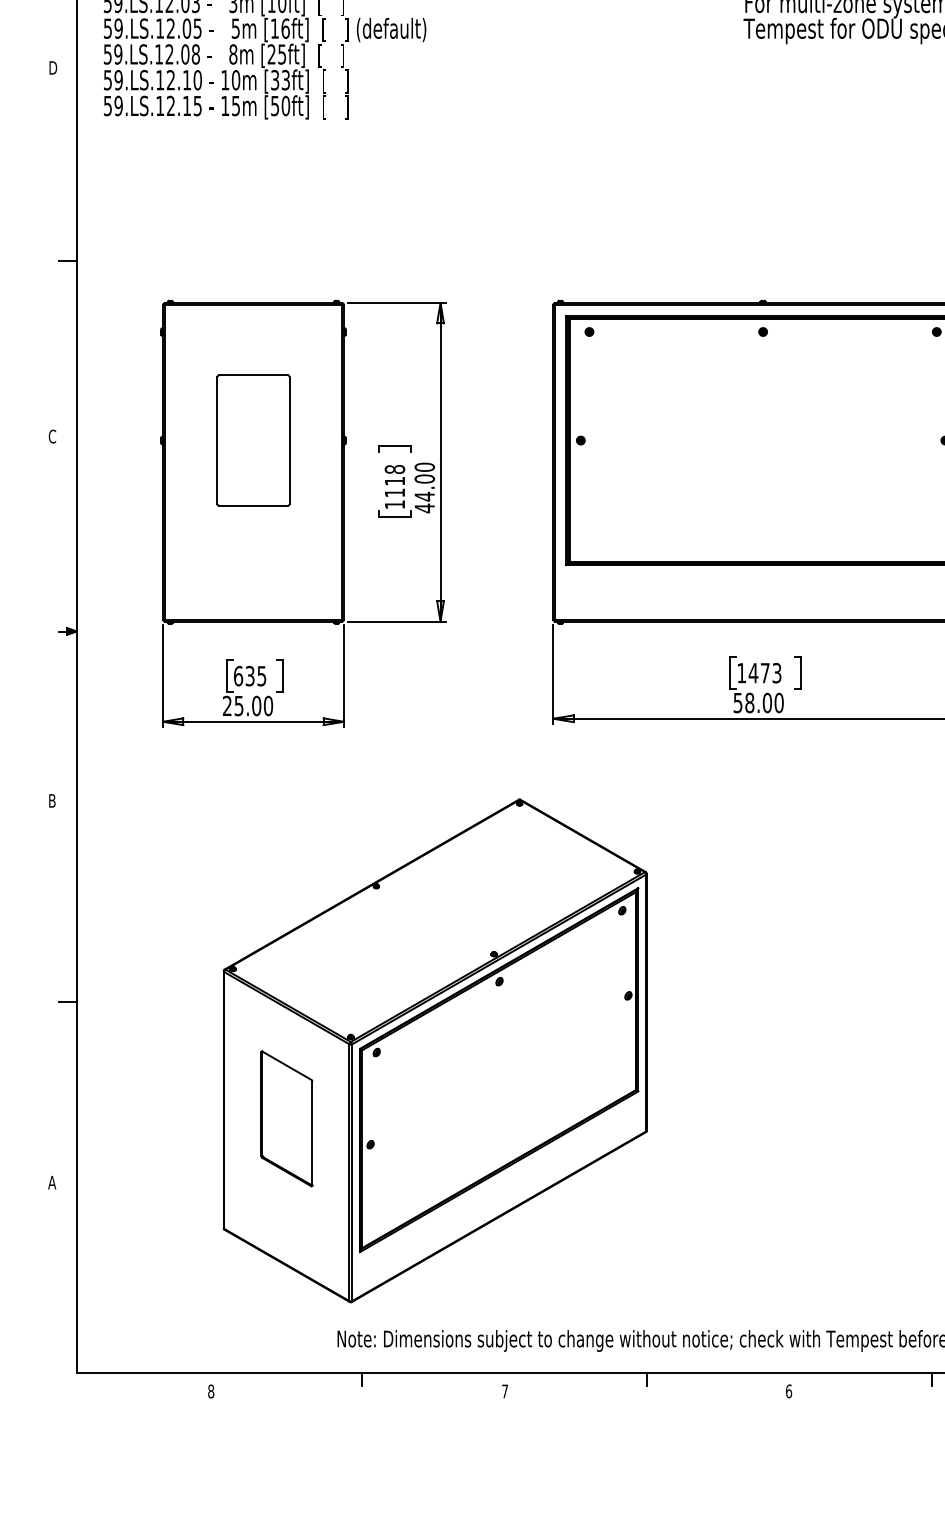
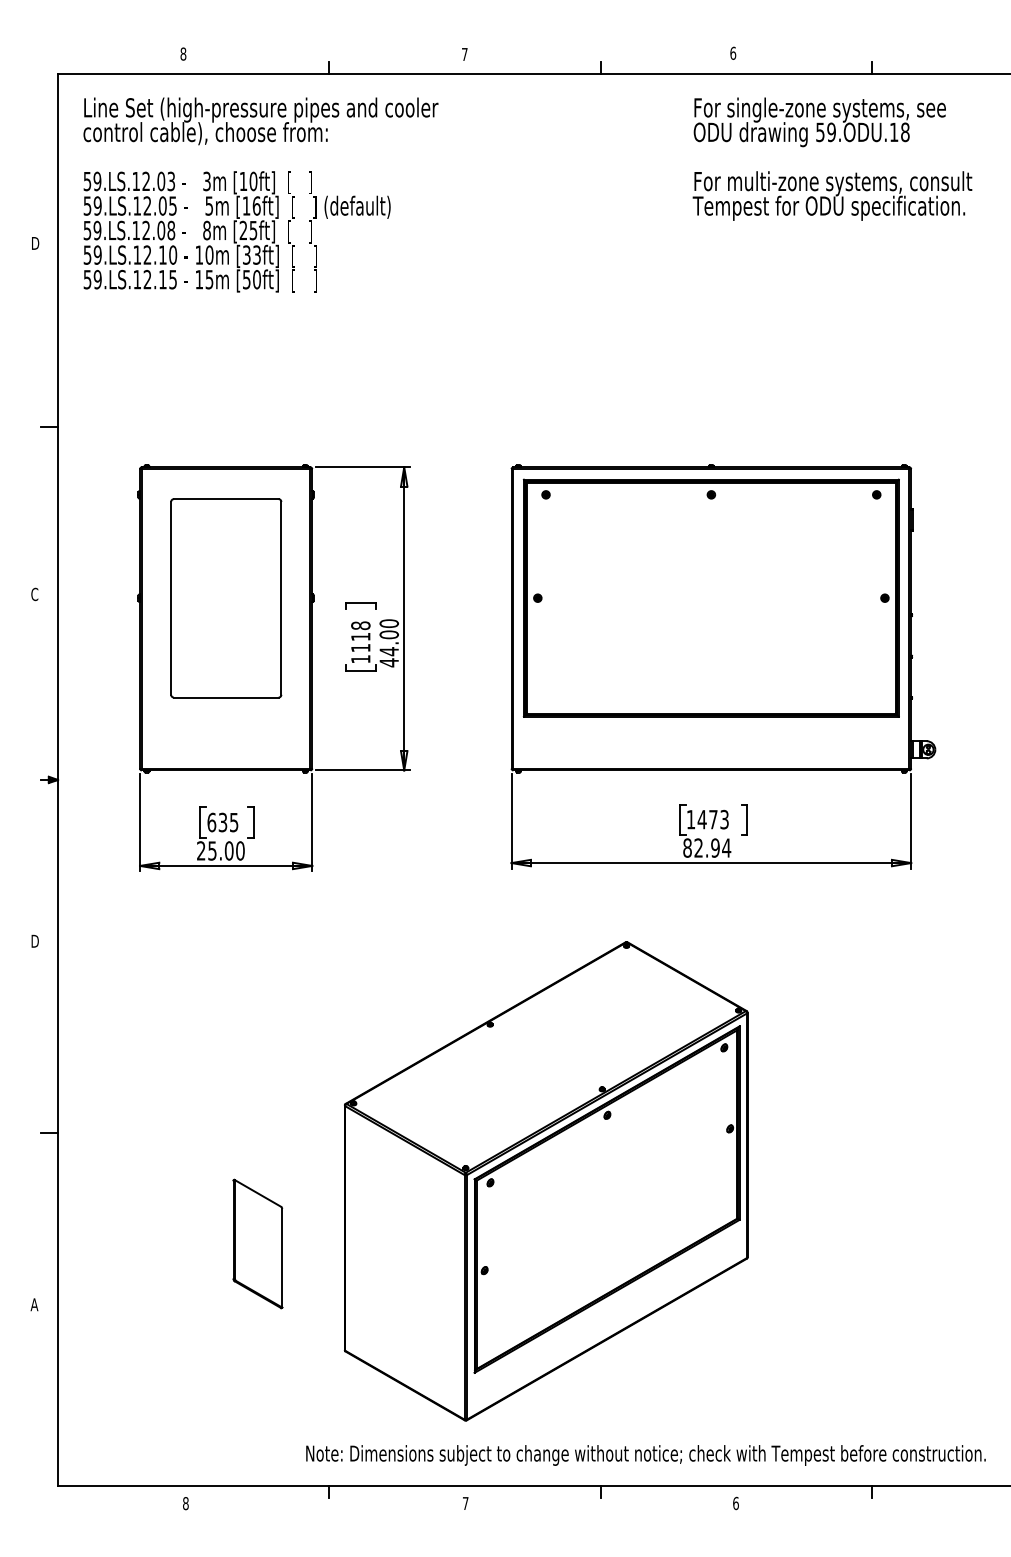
part: (252, 439) -> (225, 597), size x1.6
text: (759, 702) -> (707, 847), 58.00 -> 82.94
text: (53, 801) -> (35, 941), B -> D
part: (434, 1051) -> (545, 1181), moved

